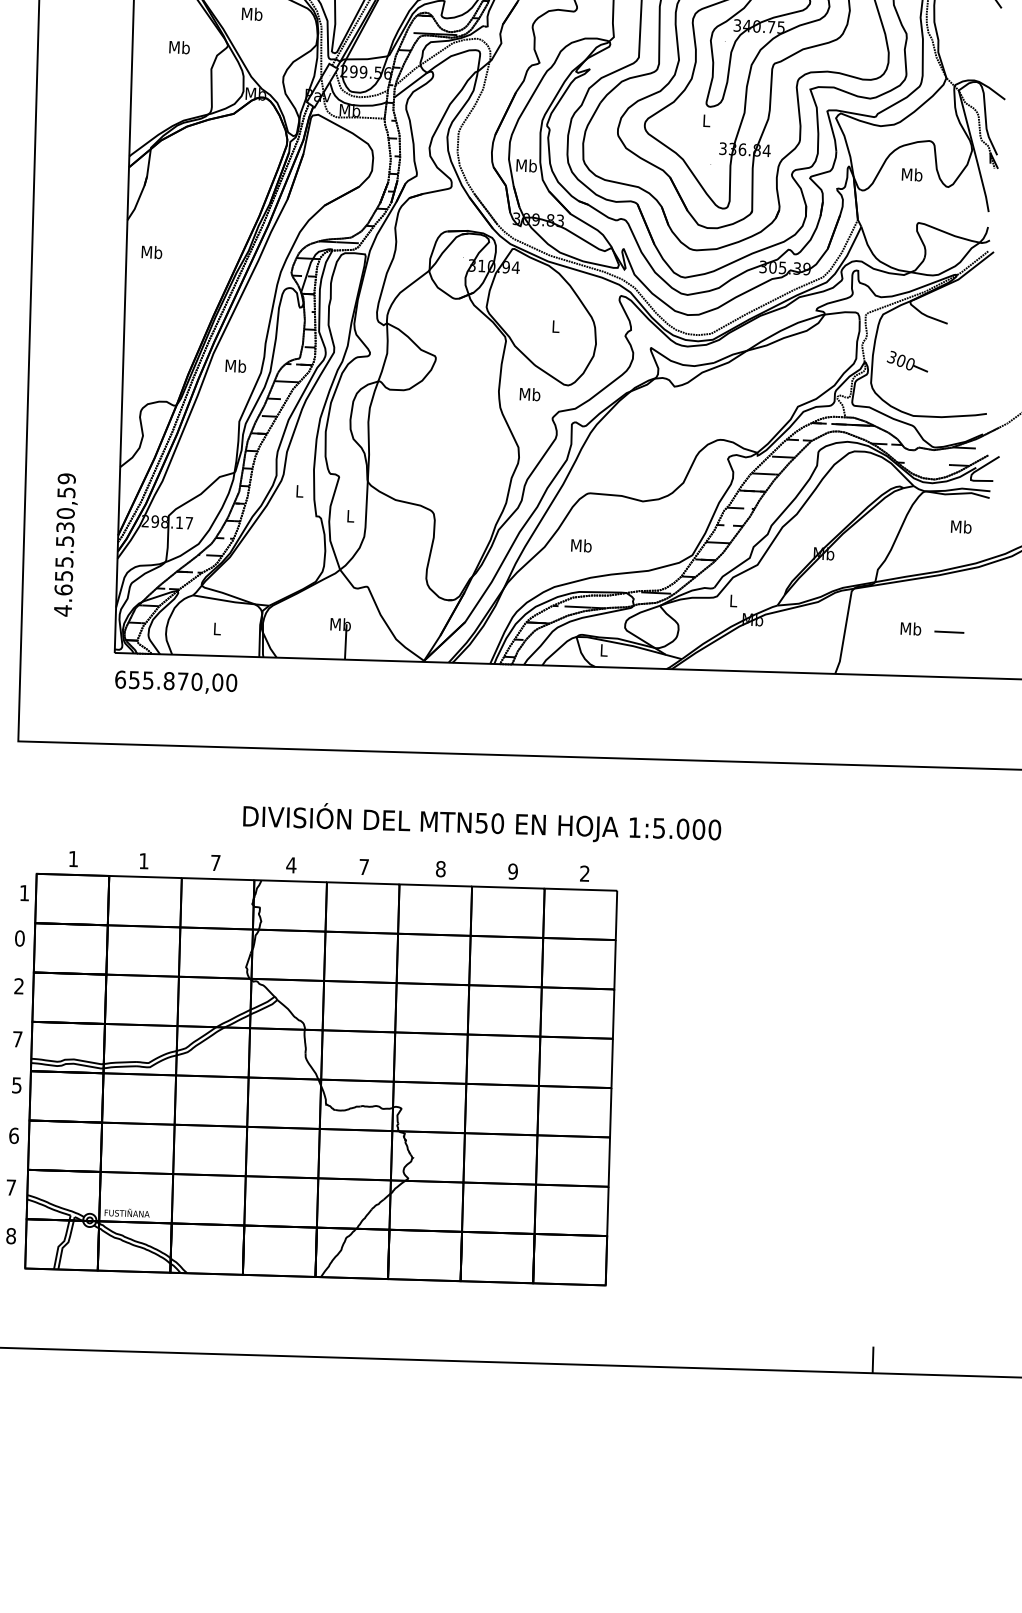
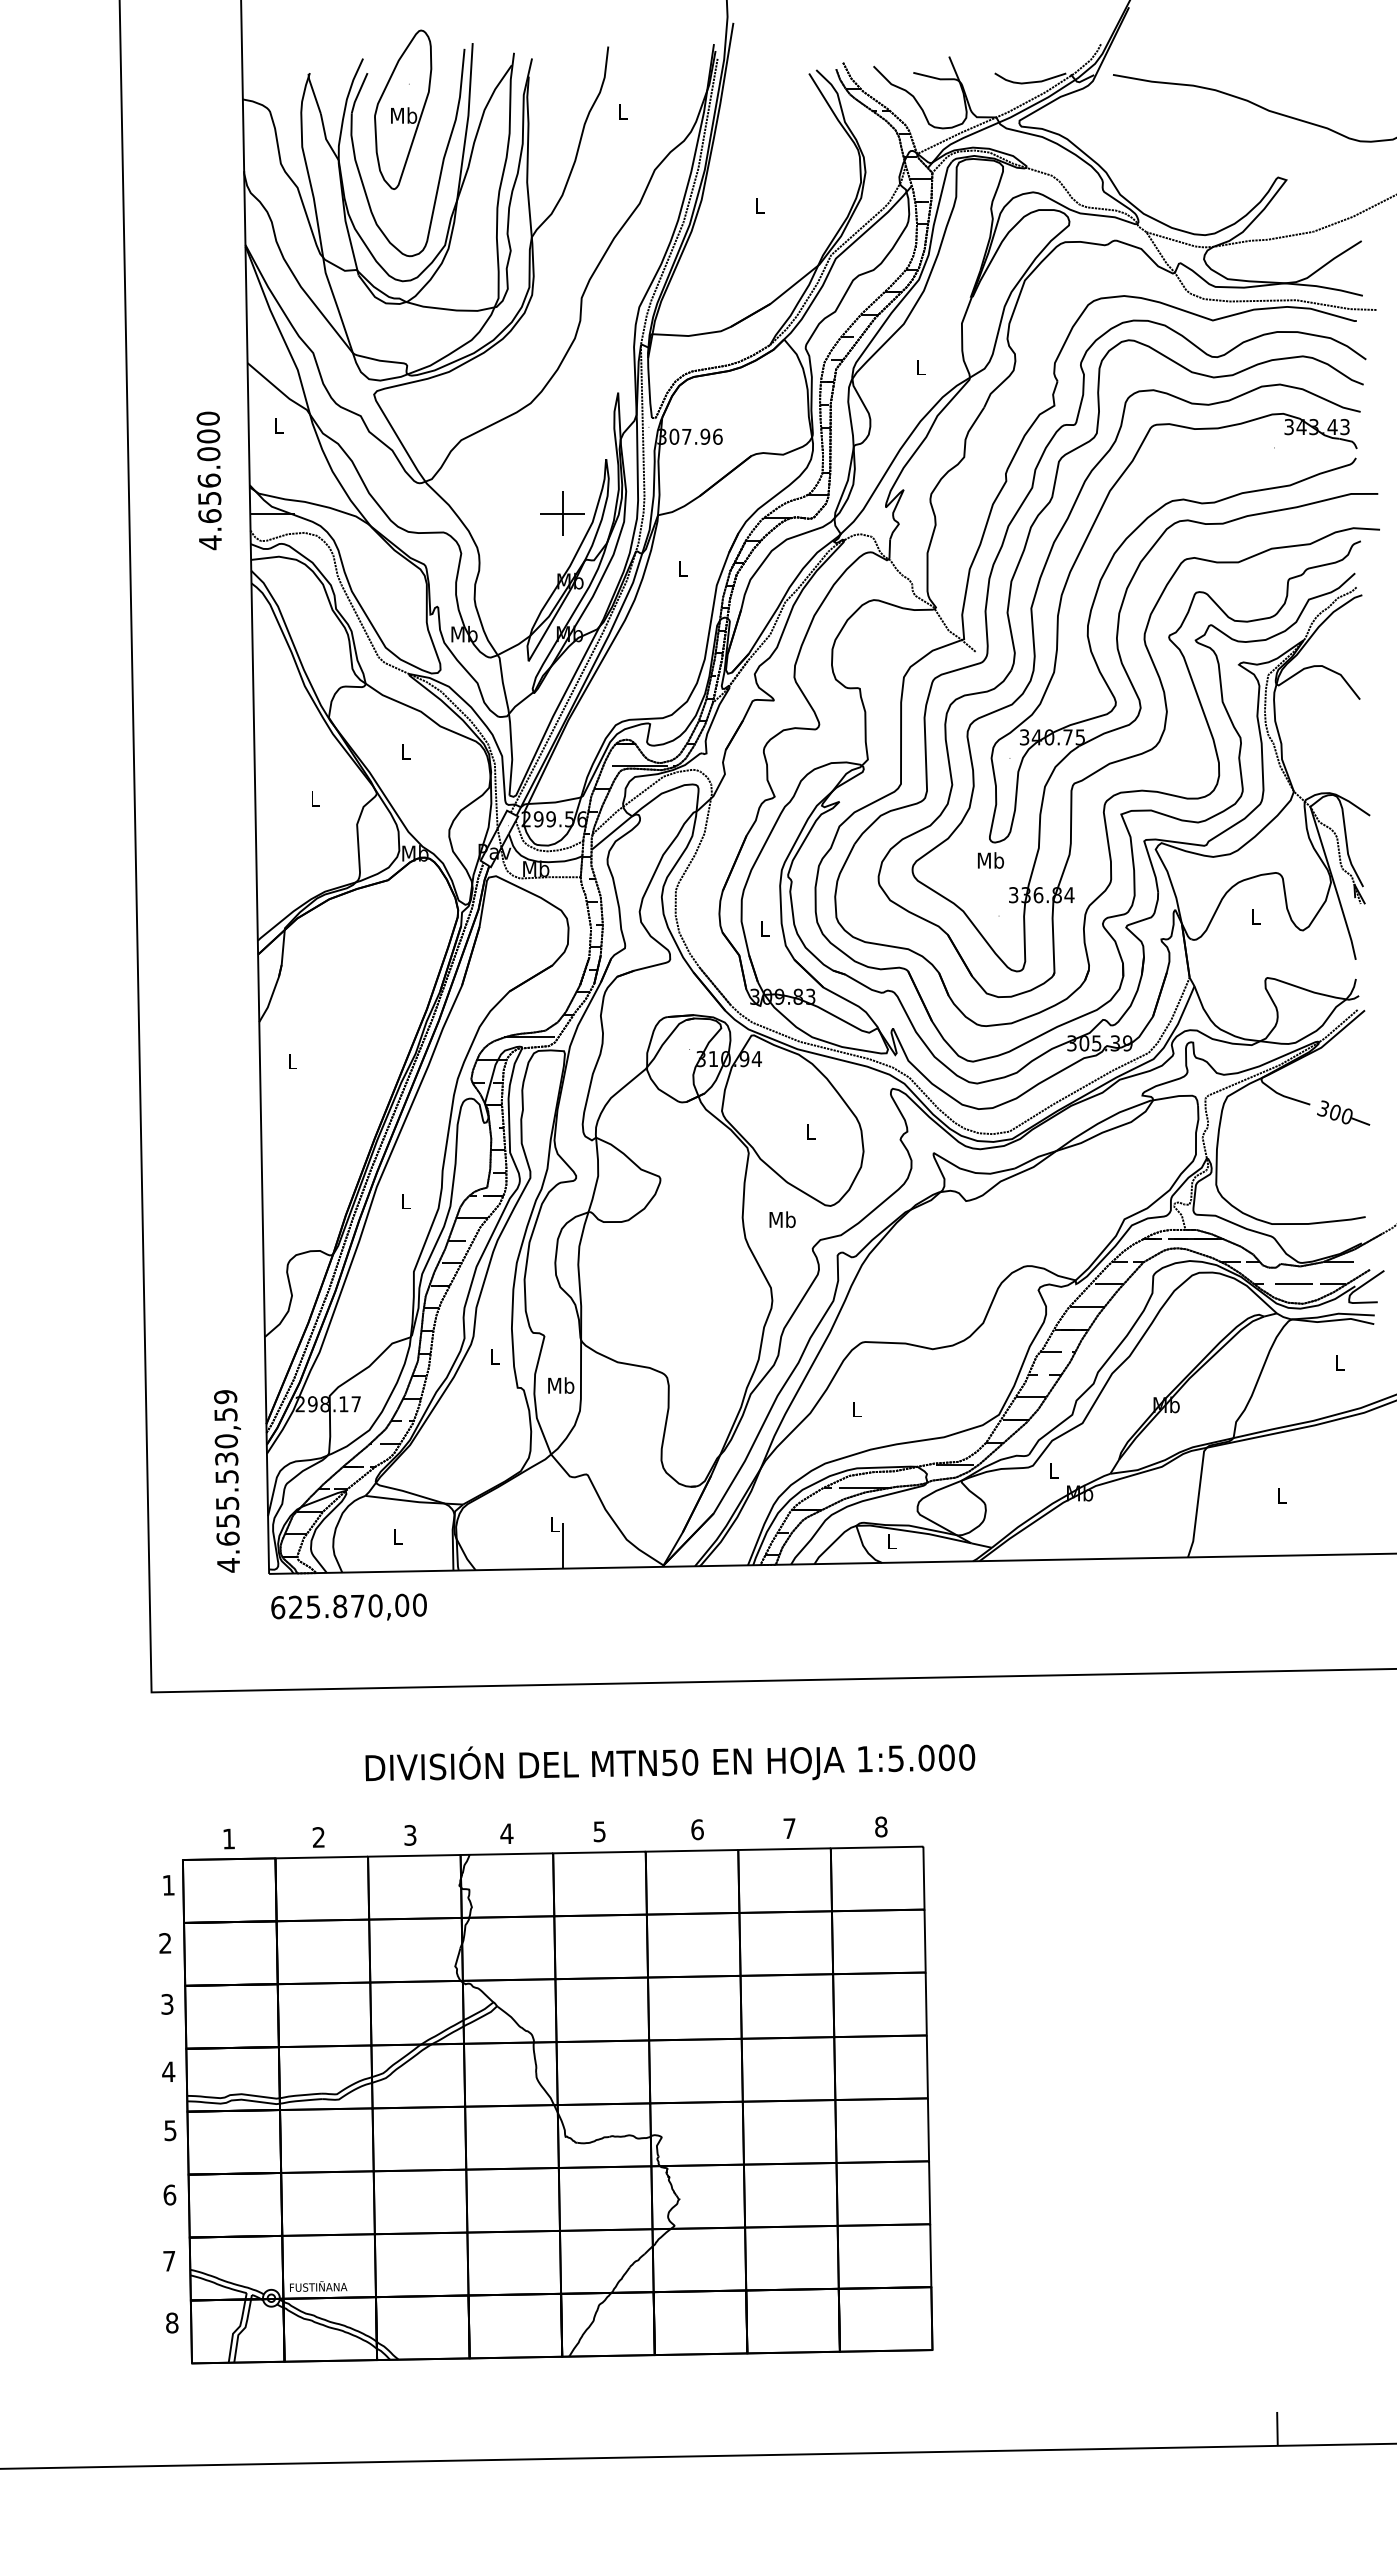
text: (251, 13) -> (405, 751), Mb -> L
text: (179, 47) -> (315, 798), Mb -> L
text: (706, 120) -> (990, 860), L -> Mb
text: (526, 165) -> (764, 928), Mb -> L
text: (912, 174) -> (1256, 916), Mb -> L
text: (152, 252) -> (292, 1061), Mb -> L
part: (907, 361) -> (1343, 1112), moved
text: (236, 366) -> (406, 1201), Mb -> L
text: (350, 516) -> (561, 1385), L -> Mb
text: (961, 526) -> (1339, 1362), Mb -> L
text: (65, 545) -> (227, 1481), moved
text: (581, 545) -> (857, 1409), Mb -> L
text: (340, 624) -> (555, 1523), Mb -> L
text: (910, 628) -> (1281, 1495), Mb -> L
line: (949, 631) -> (1293, 1283), moved
text: (134, 679) -> (295, 1606), 655.870,00 -> 625.870,00
text: (482, 823) -> (670, 1762), moved
text: (143, 861) -> (318, 1837), 1 -> 2
text: (215, 863) -> (410, 1835), 7 -> 3
text: (364, 866) -> (599, 1831), 7 -> 5
text: (440, 868) -> (697, 1829), 8 -> 6
text: (513, 871) -> (789, 1828), 9 -> 7
text: (585, 873) -> (881, 1826), 2 -> 8
text: (19, 938) -> (165, 1943), 0 -> 2
text: (19, 986) -> (167, 2004), 2 -> 3
text: (17, 1038) -> (168, 2071), 7 -> 4

